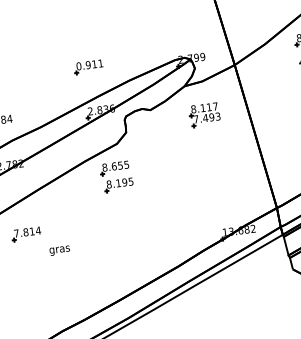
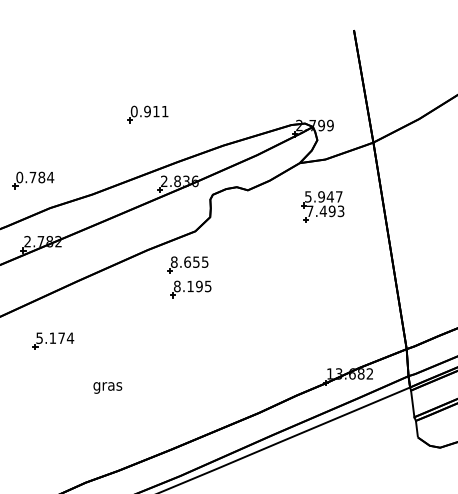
part: (88, 67) -> (147, 114), moved
text: (201, 108) -> (319, 196), 8.117 -> 5.947
text: (24, 232) -> (50, 337), 7.814 -> 5.174
text: (59, 250) -> (107, 387), moved

